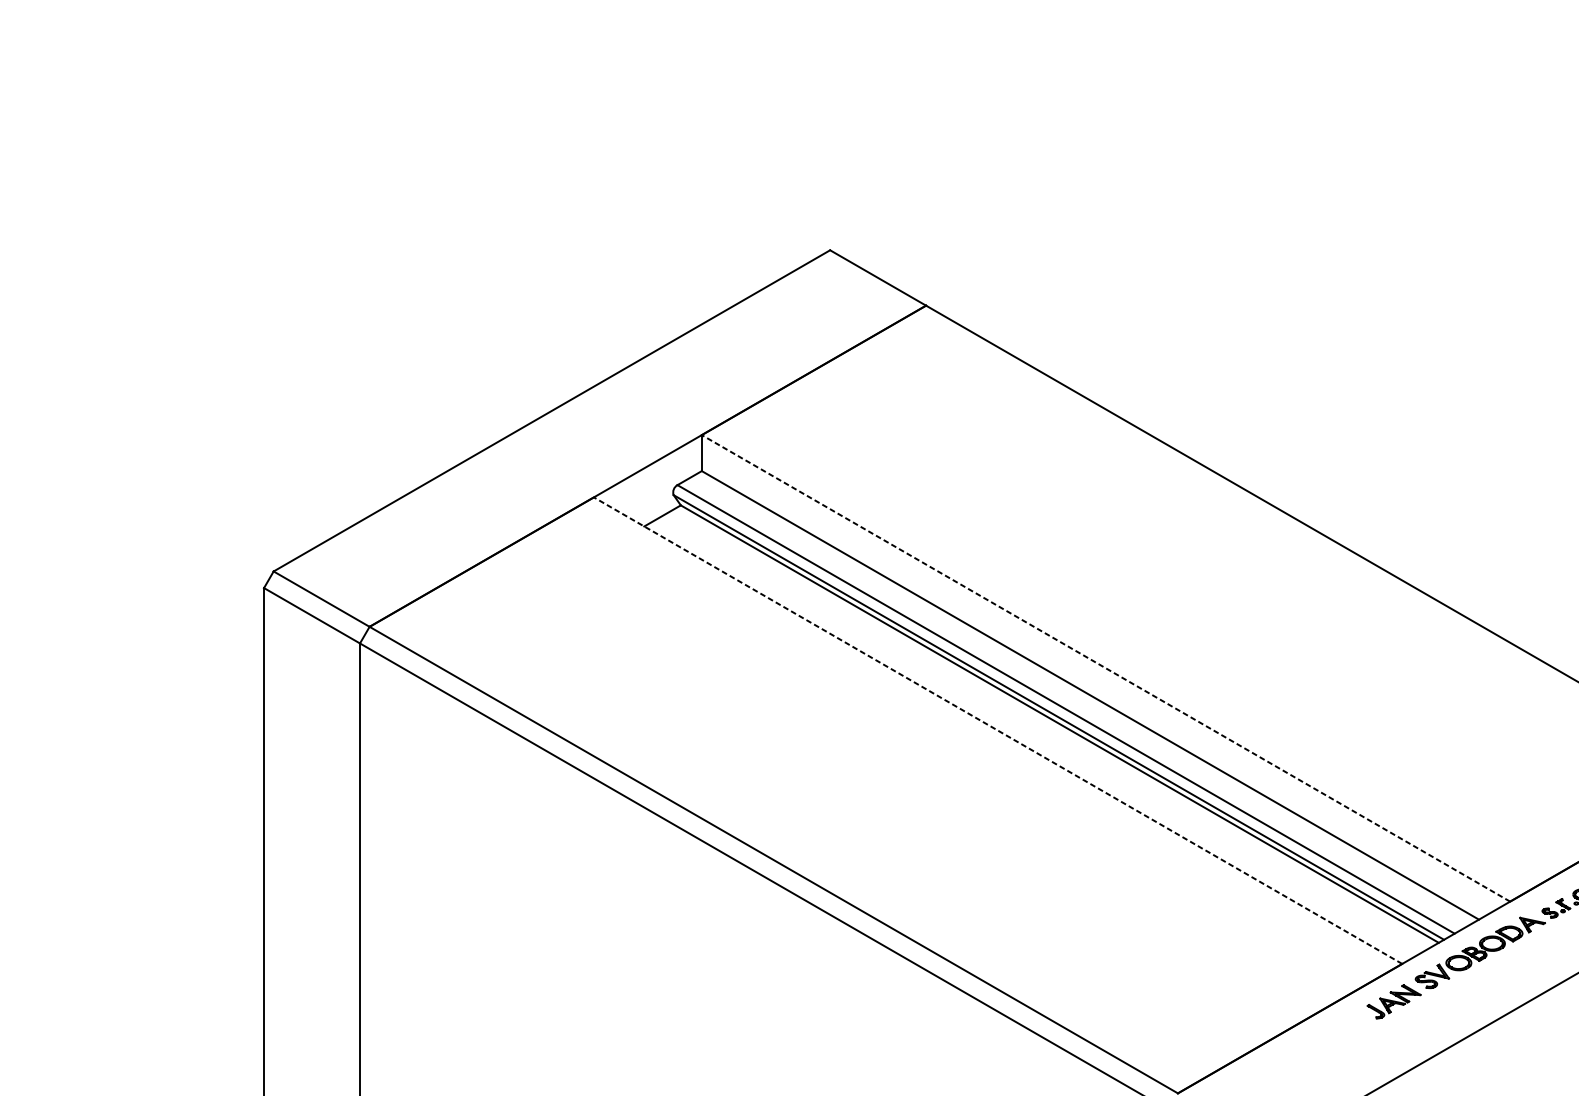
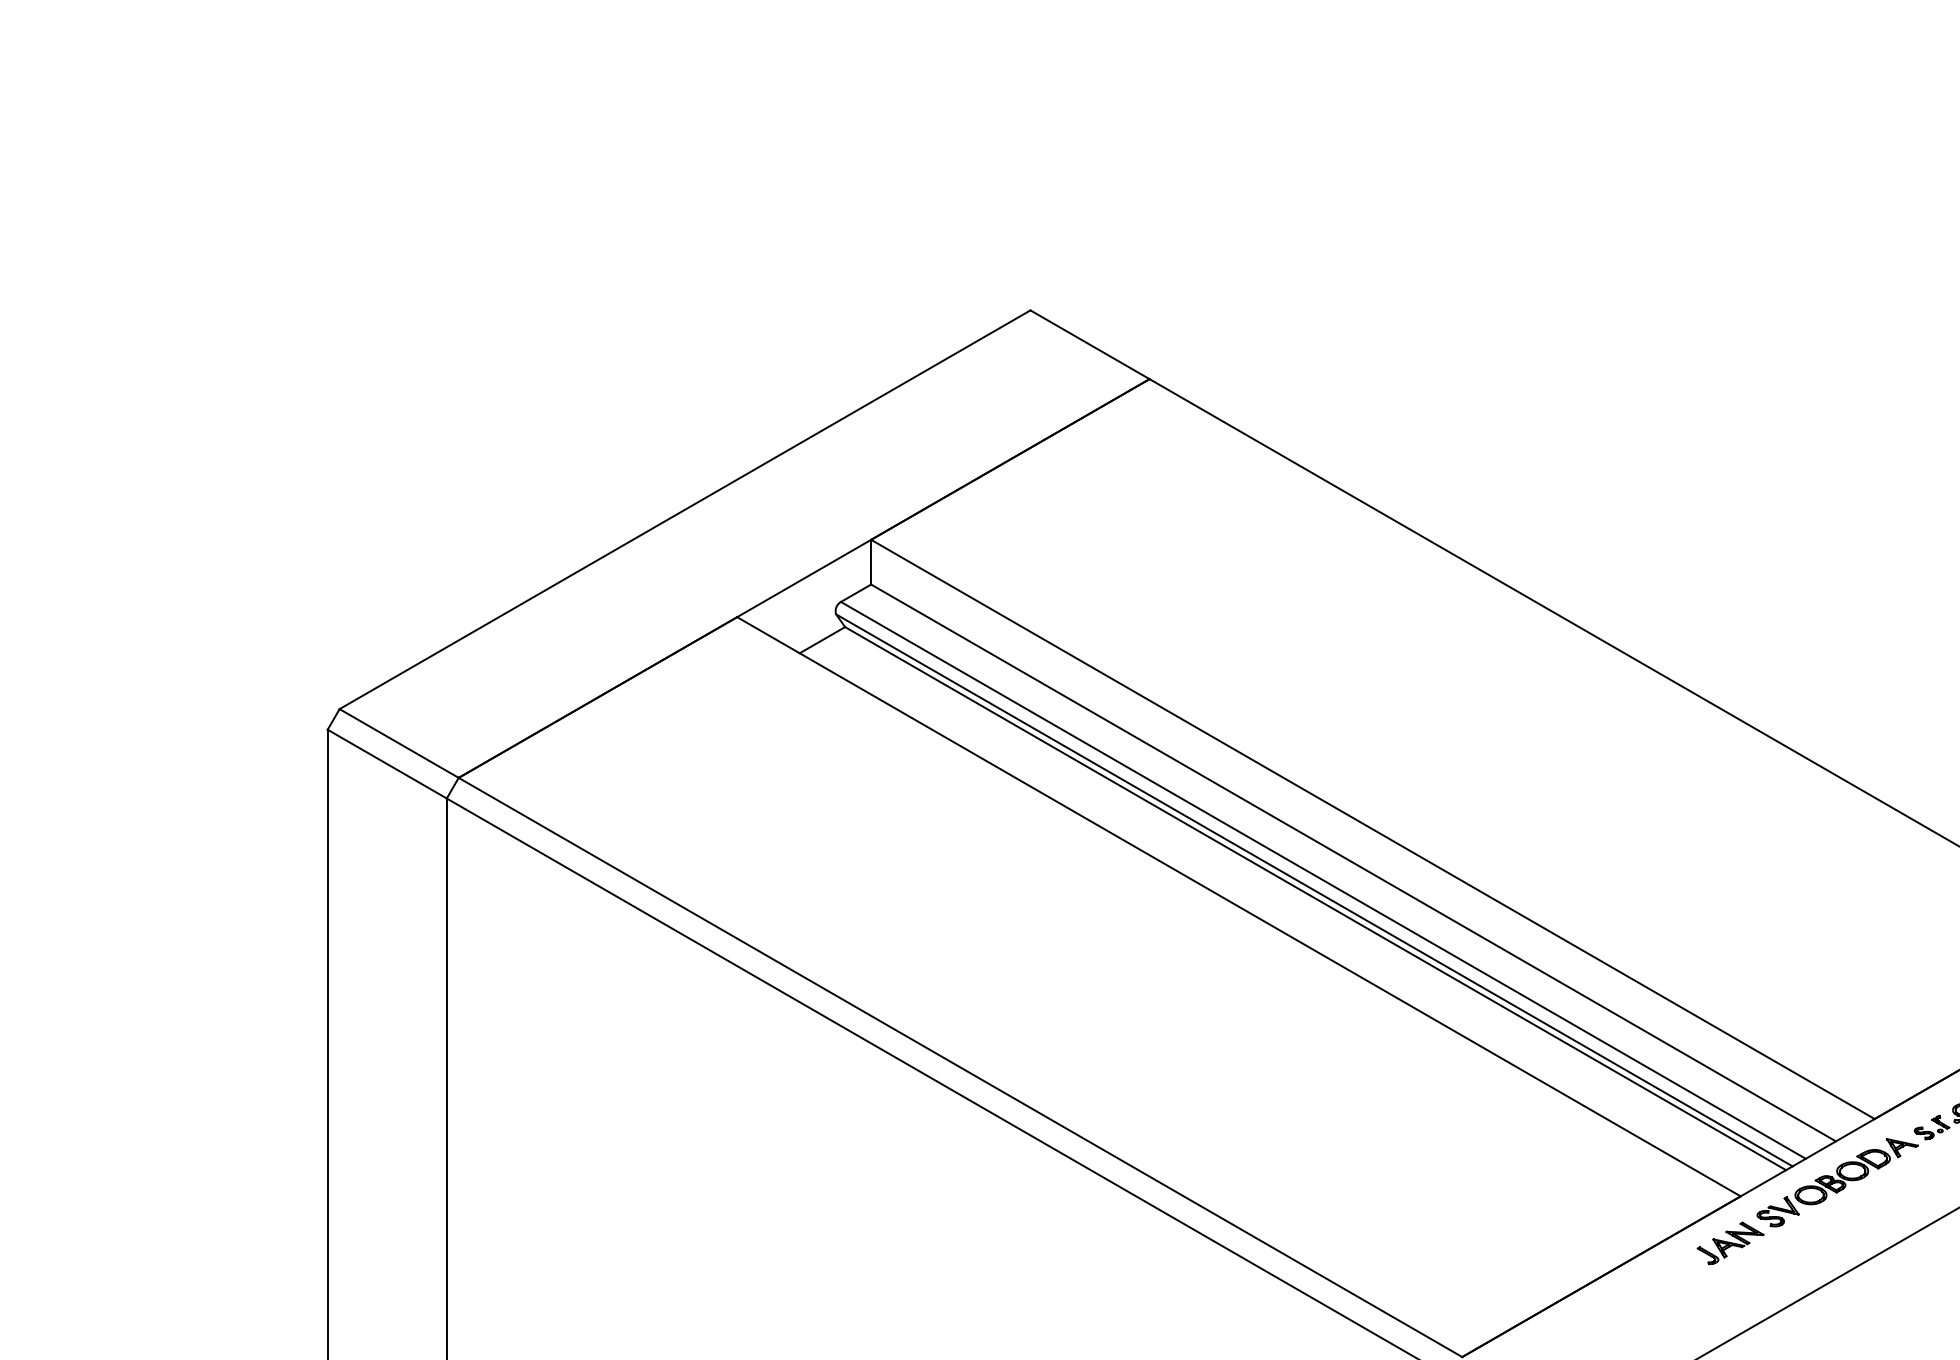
line: (1105, 668) -> (1372, 829), dashed -> solid
line: (997, 730) -> (1238, 906), dashed -> solid

